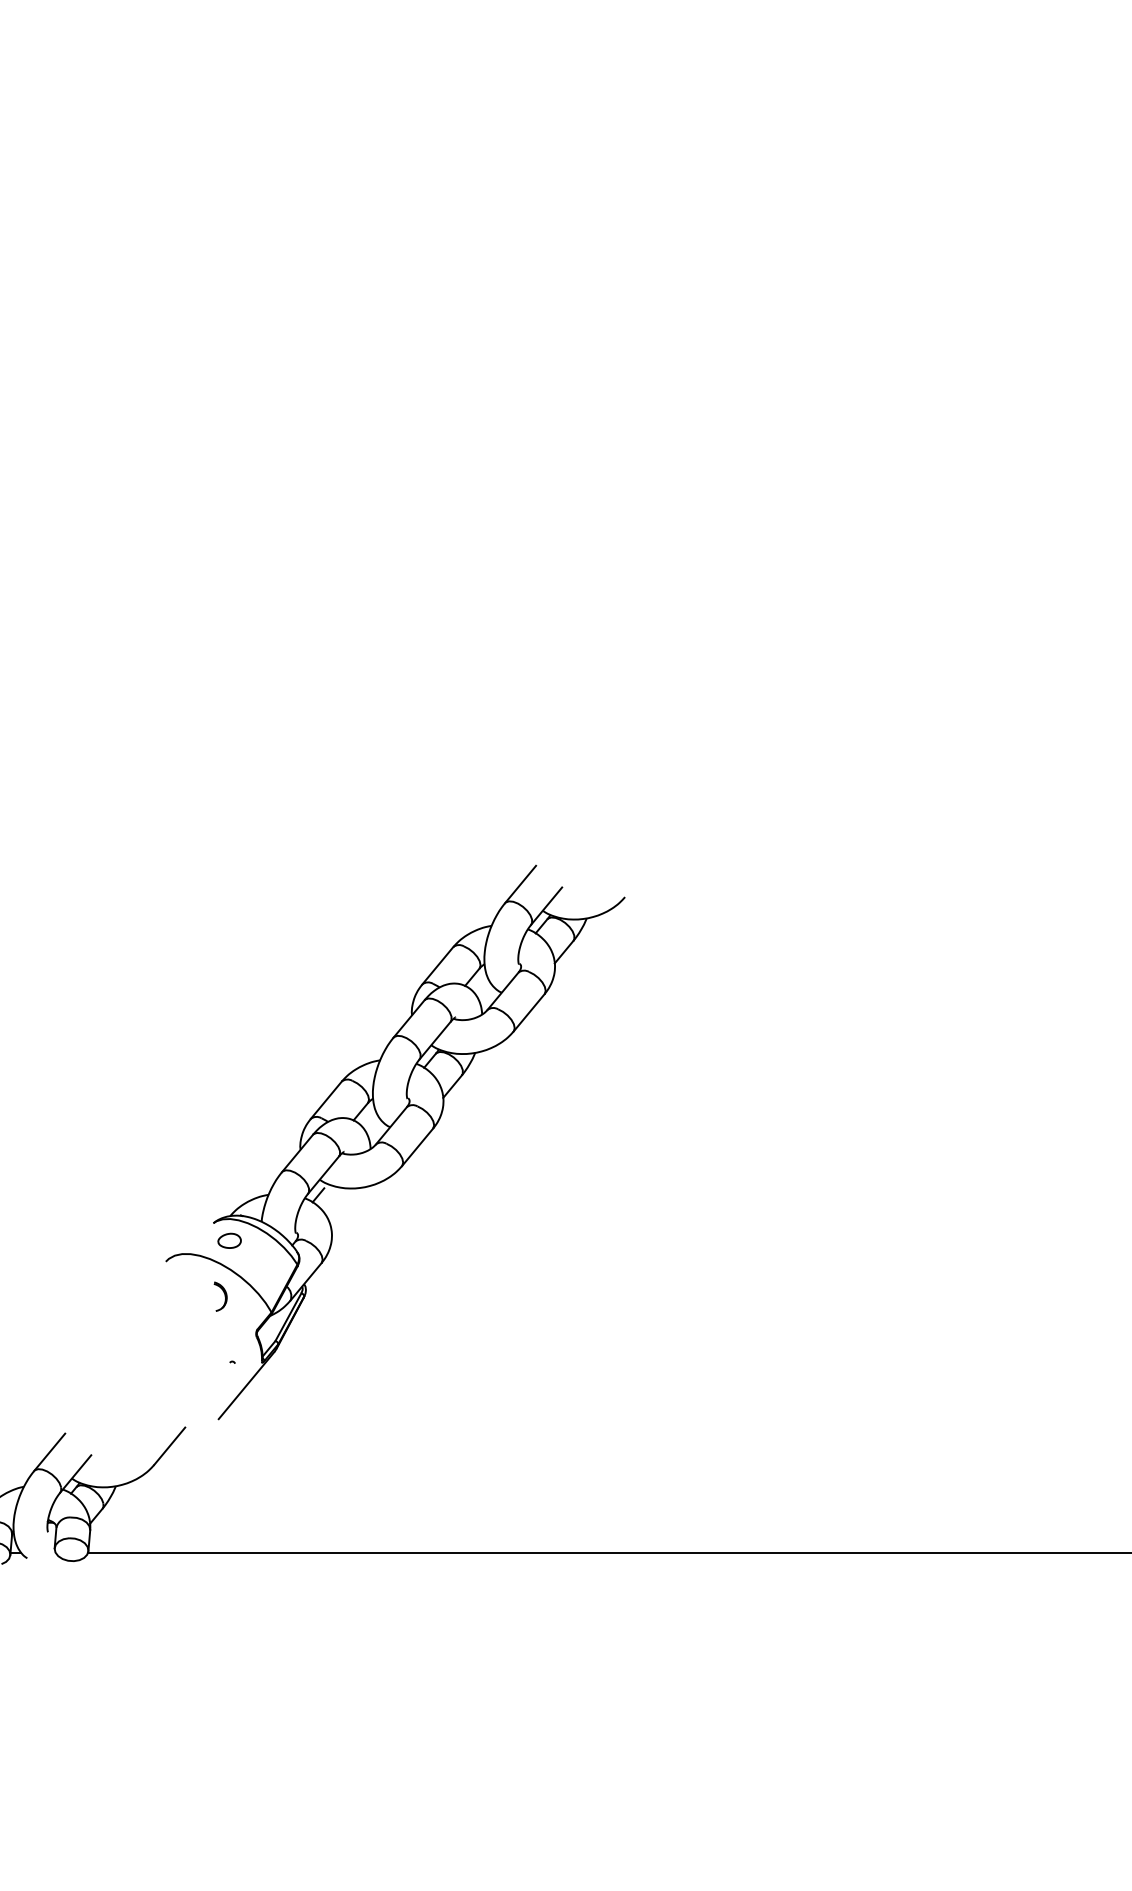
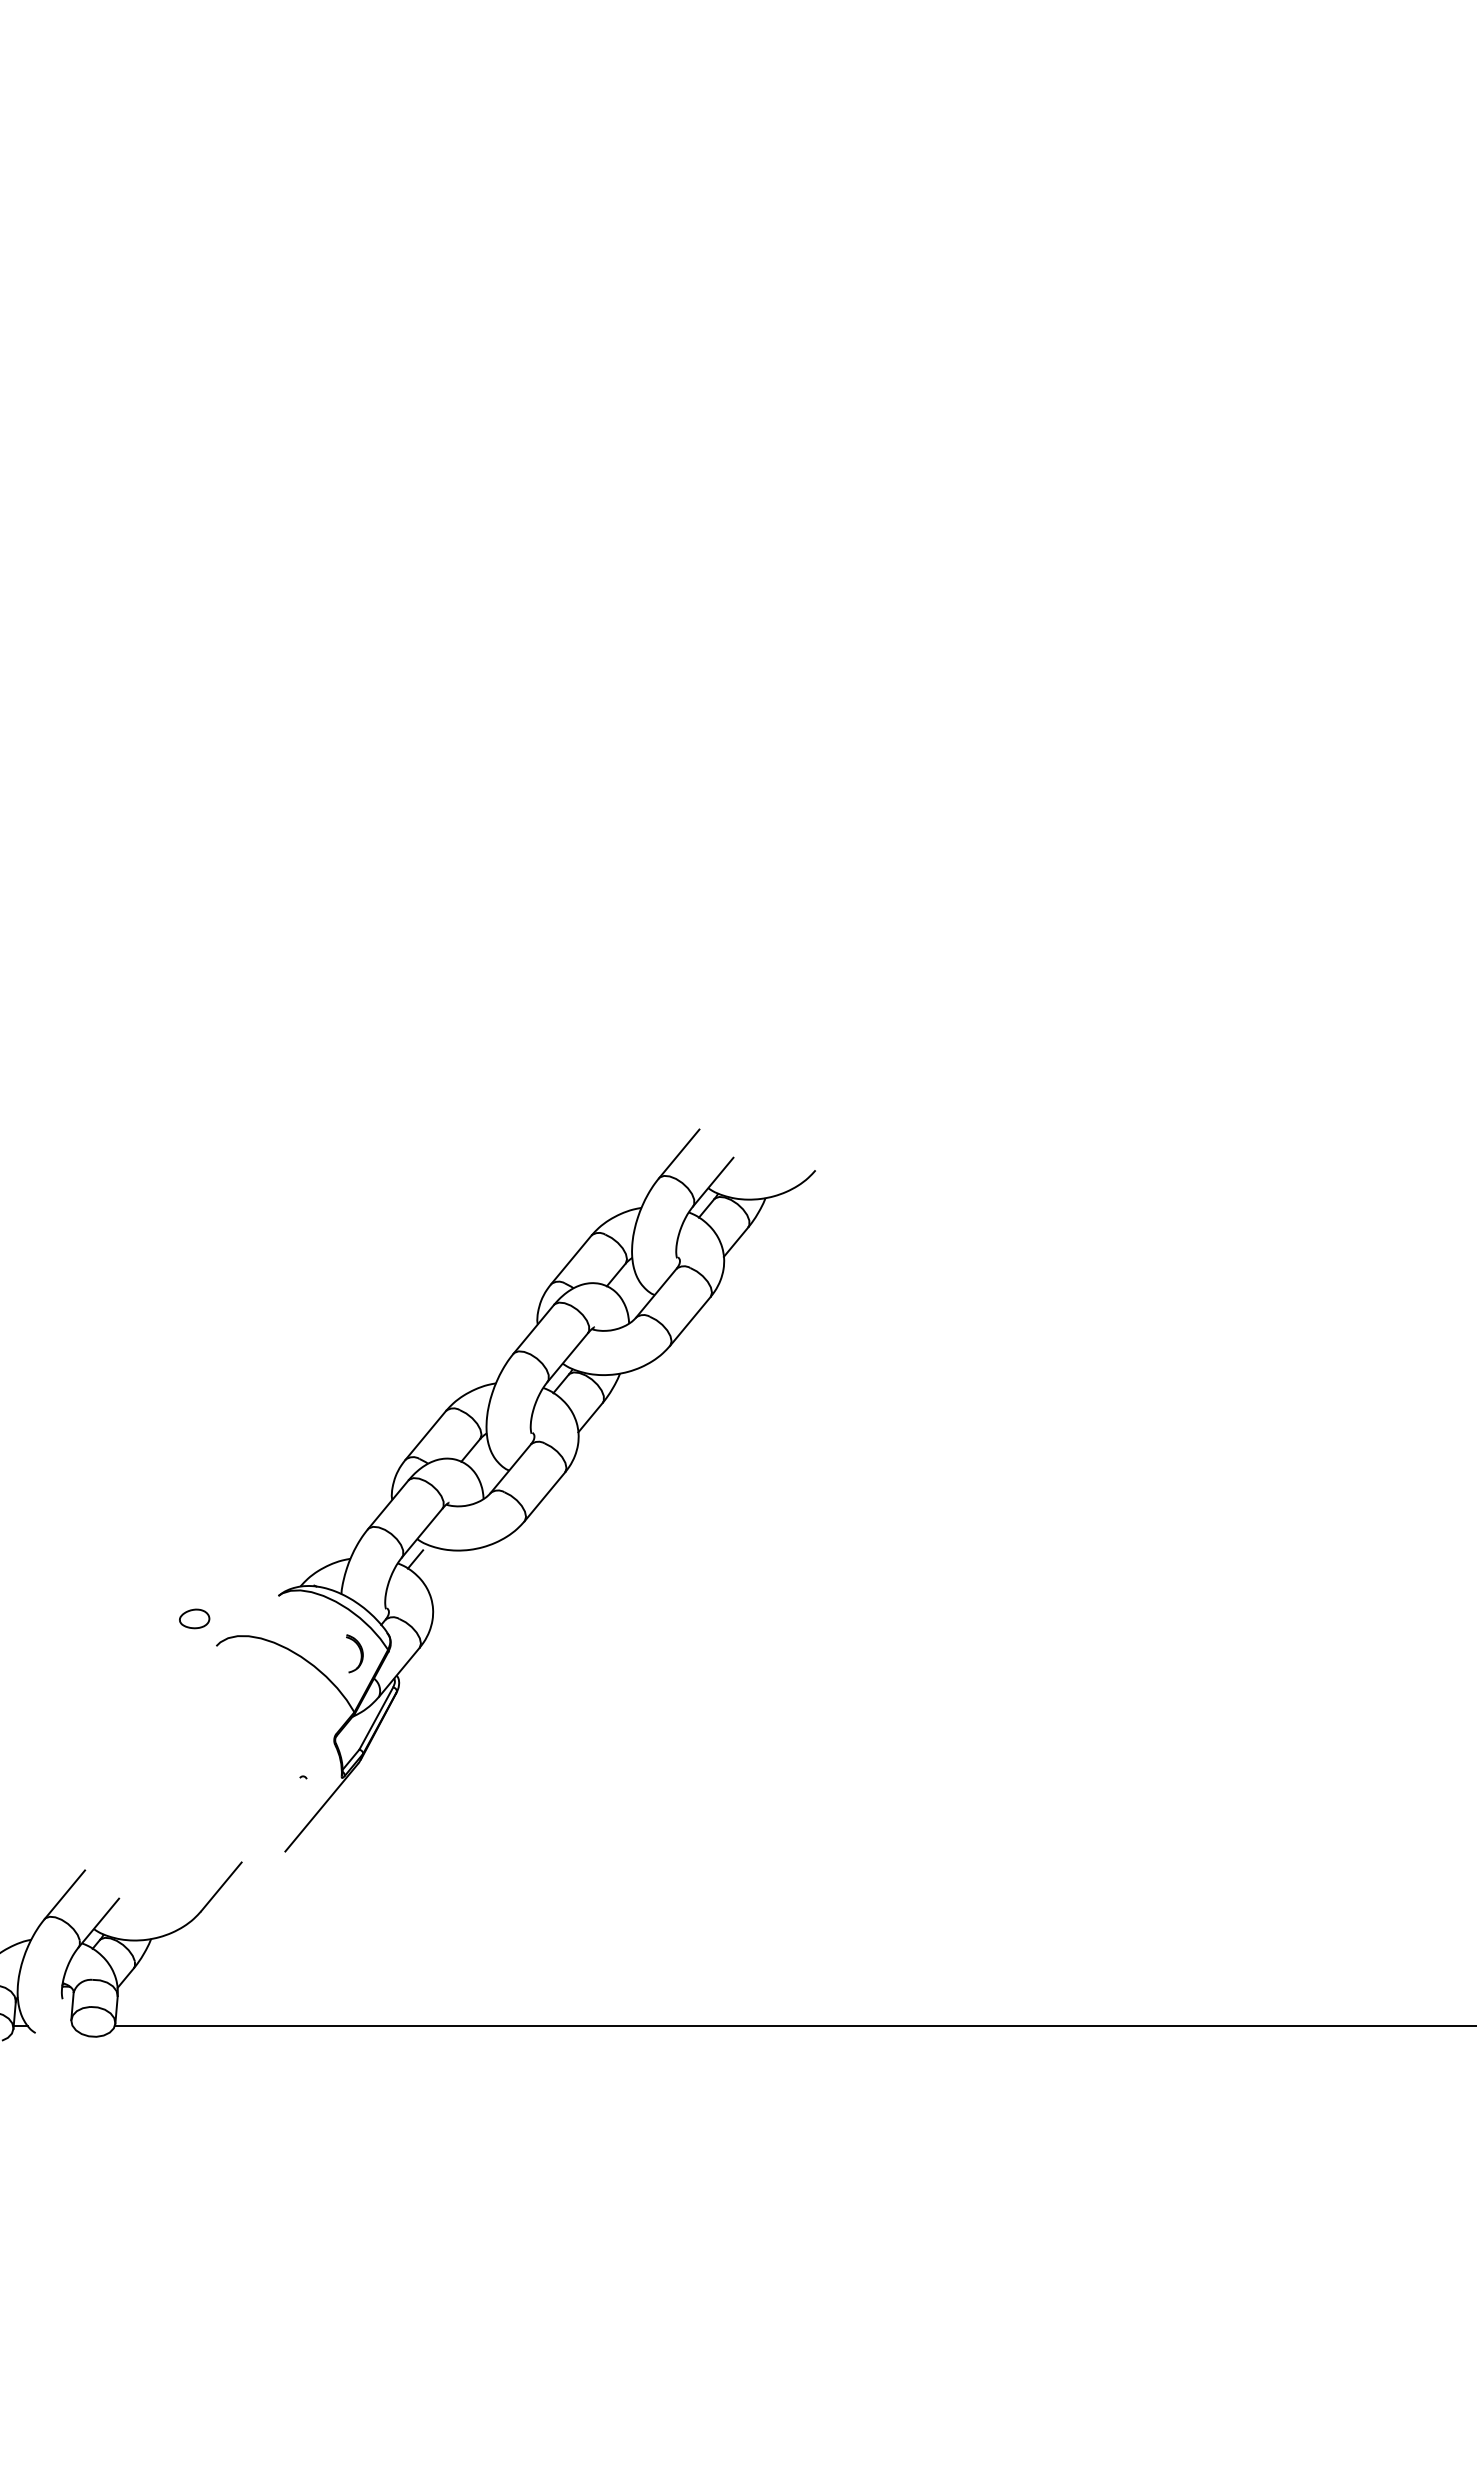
part: (229, 1240) -> (194, 1618), moved
part: (220, 1296) -> (354, 1653), moved

